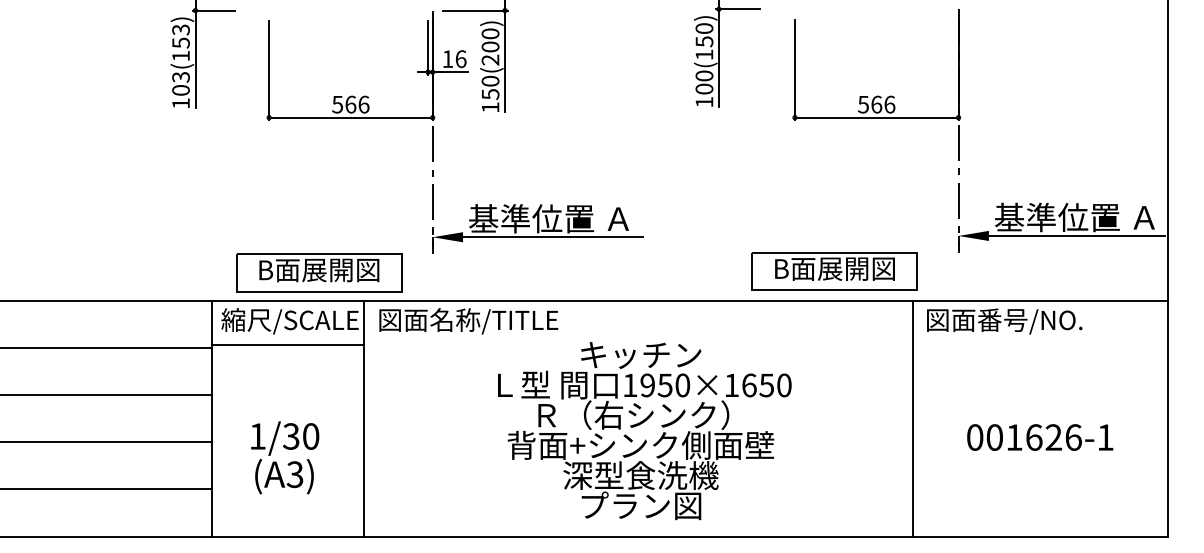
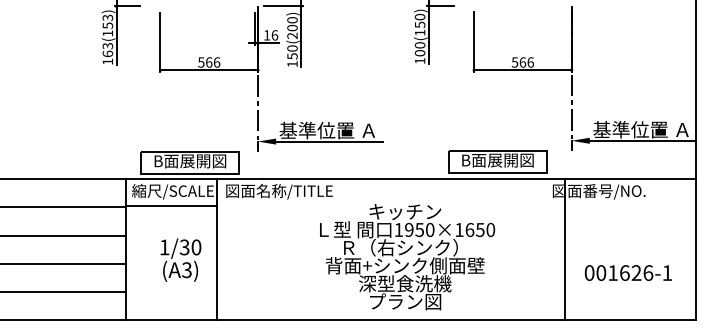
text: (180, 89) -> (107, 53), 103(153) -> 163(153)
line: (912, 418) -> (564, 249), moved
text: (644, 431) -> (407, 257), moved
text: (1038, 436) -> (627, 272), moved
text: (284, 456) -> (180, 259), moved

